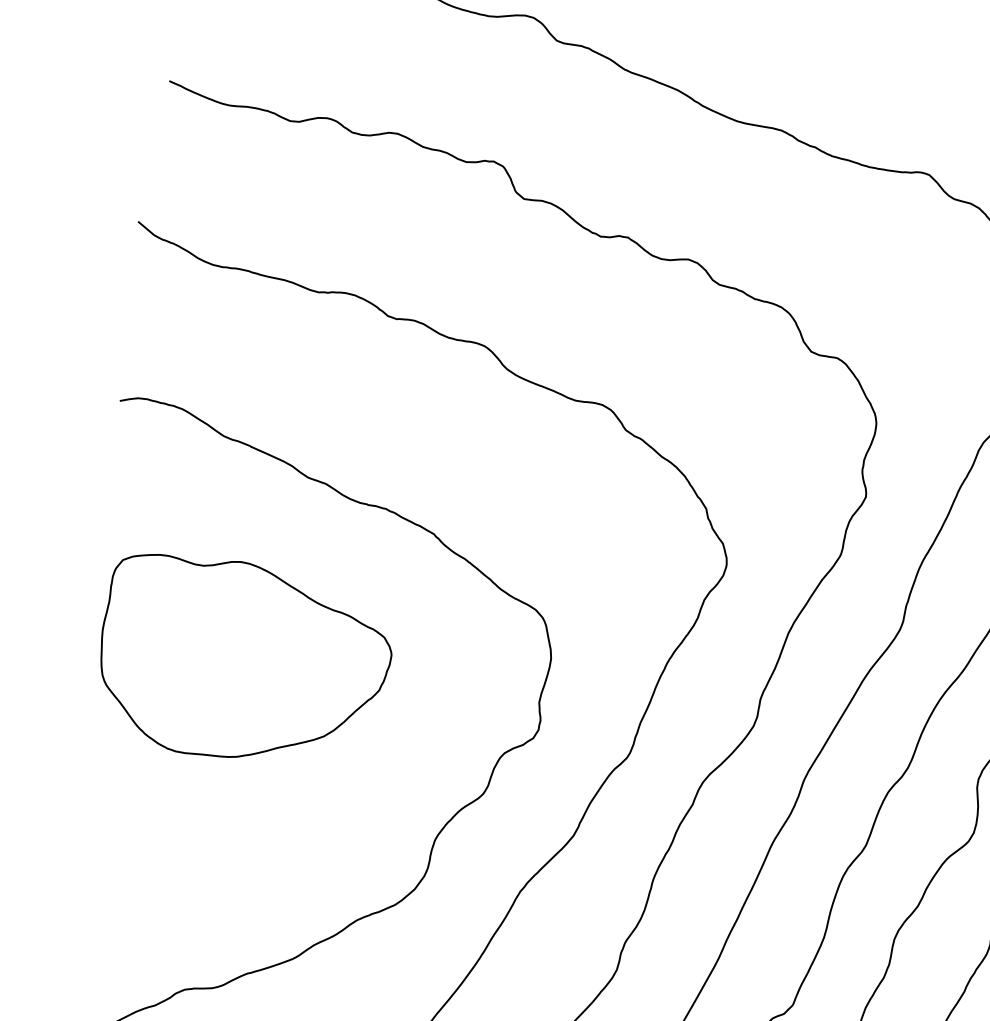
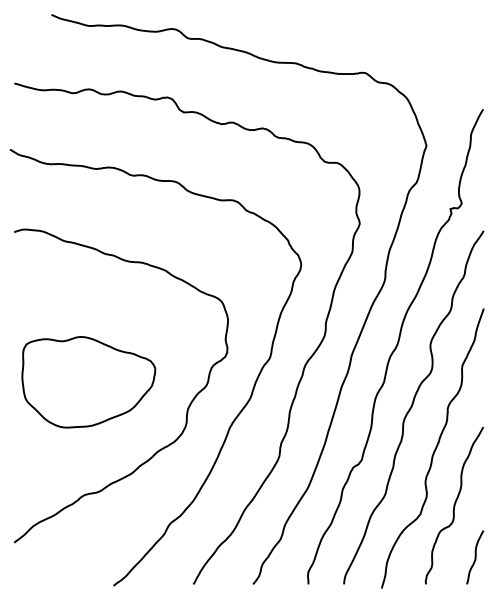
part: (243, 662) -> (88, 382), moved

